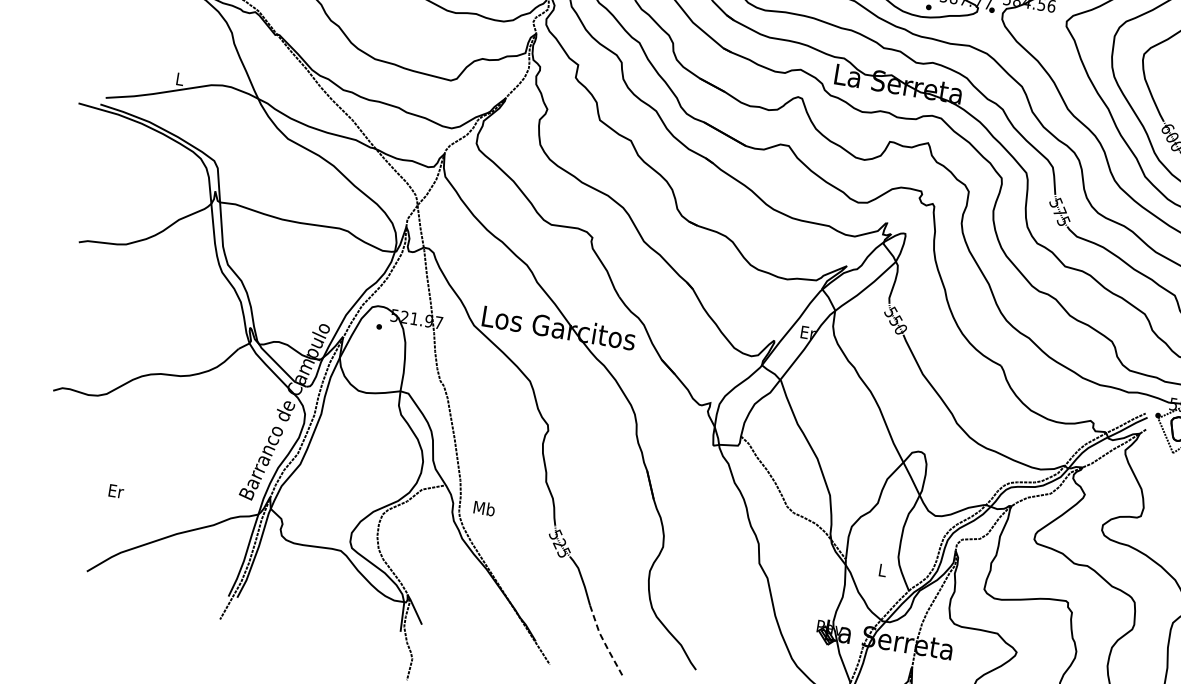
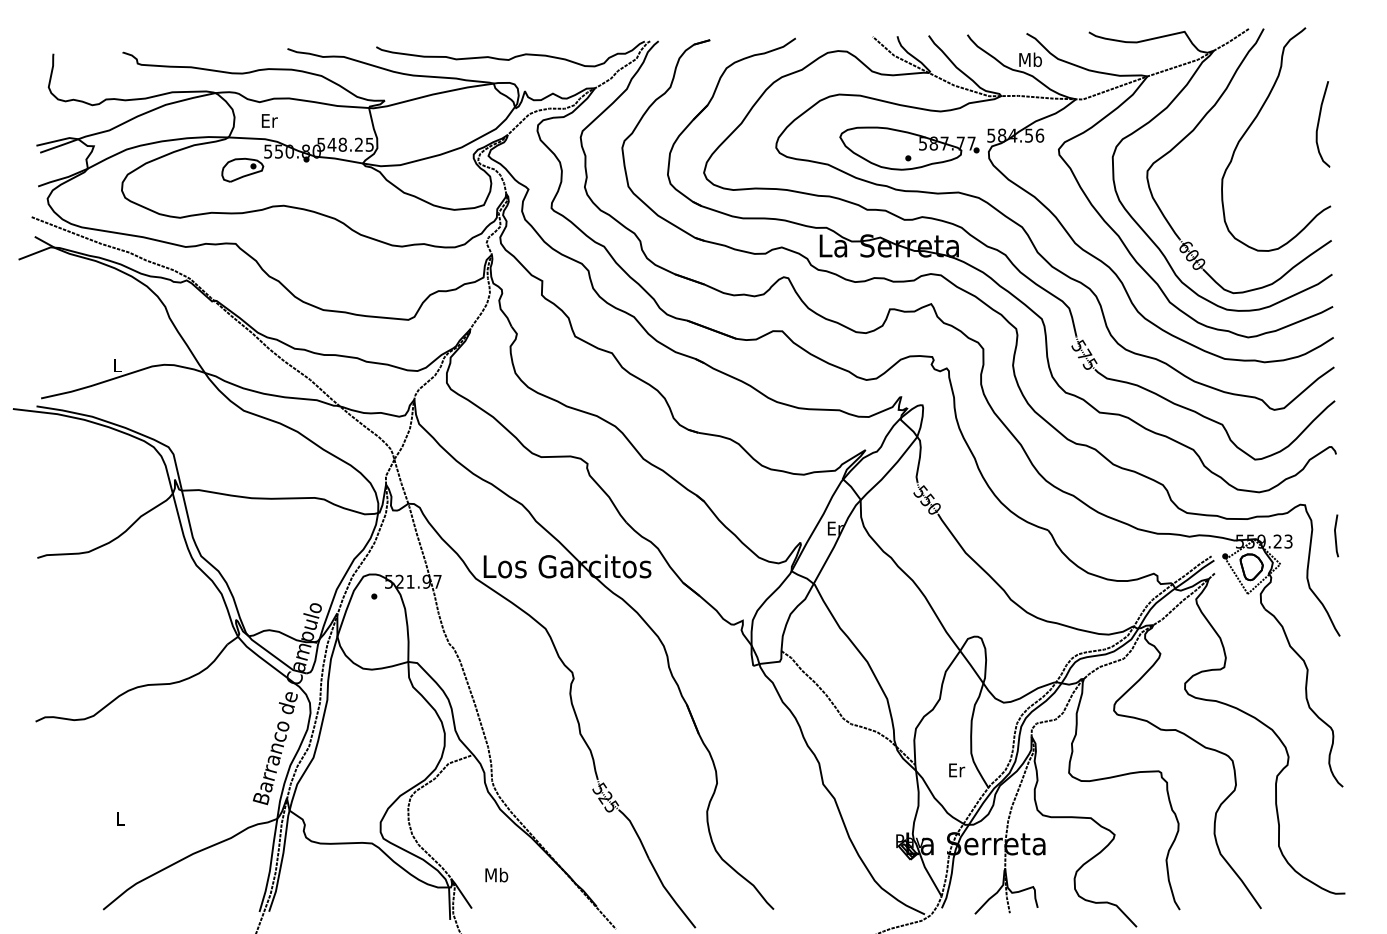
text: (116, 491) -> (120, 818), Er -> L
text: (484, 507) -> (496, 874), moved
text: (883, 570) -> (957, 770), L -> Er
line: (603, 640) -> (669, 894), dashed -> solid

